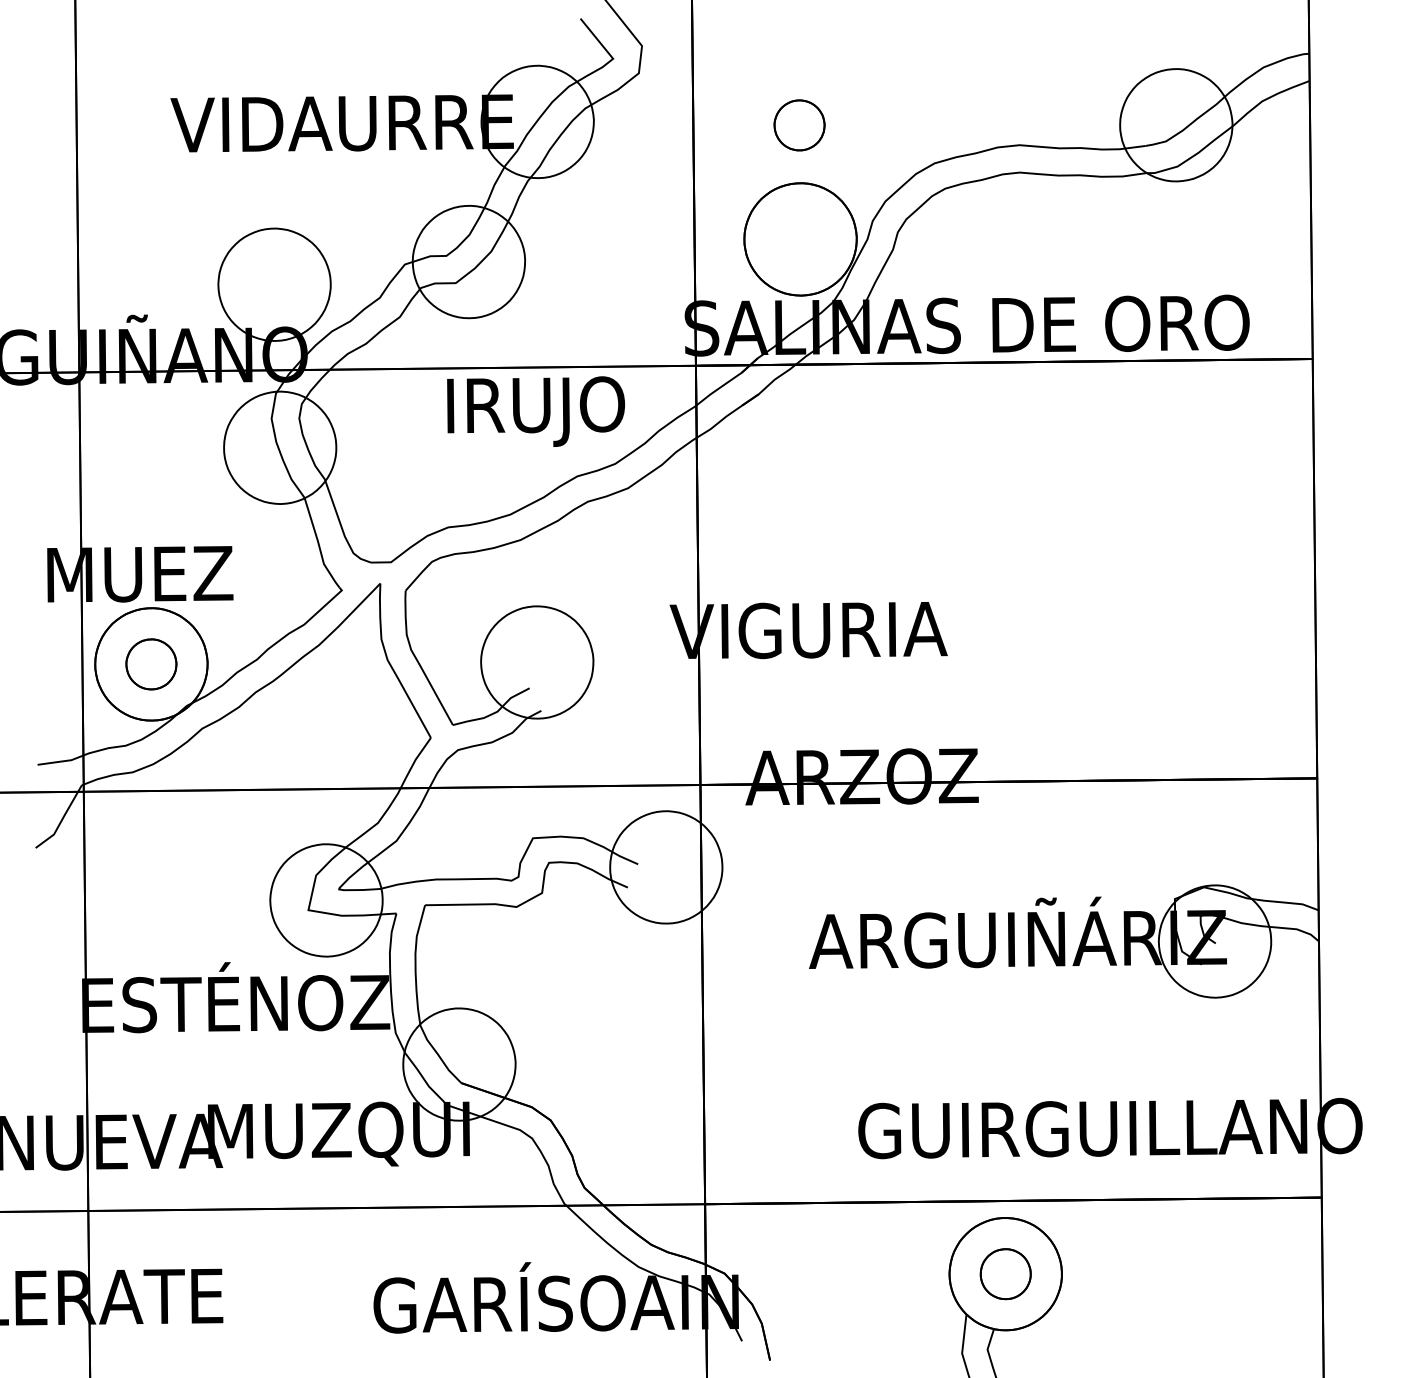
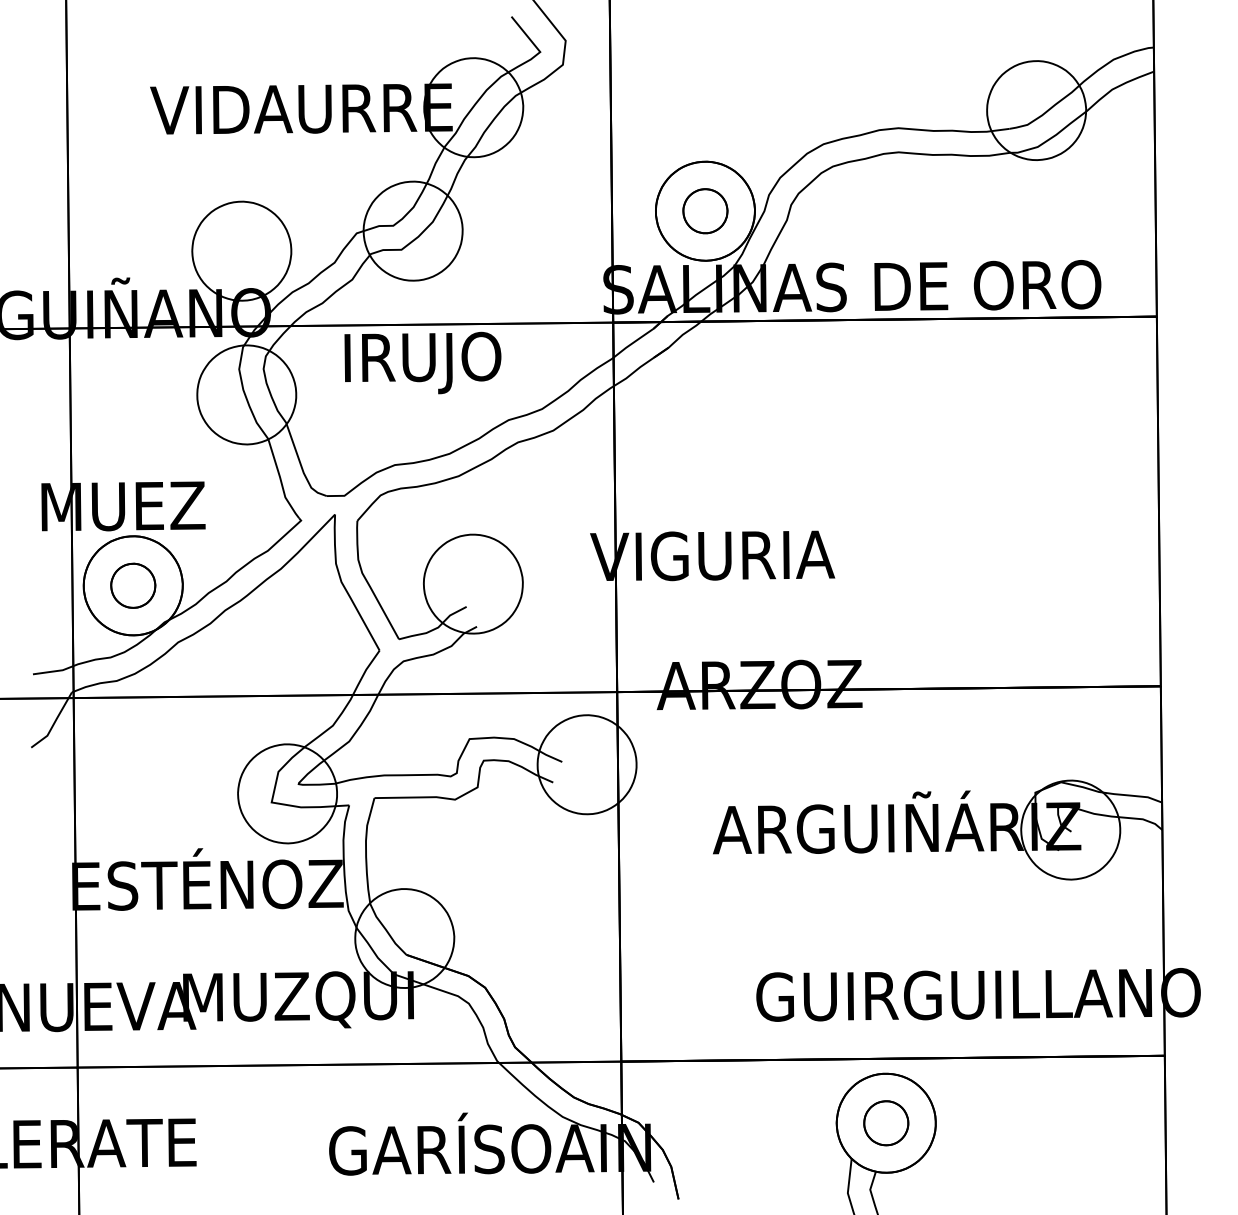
part: (799, 125) -> (705, 211), moved
text: (536, 411) -> (423, 362), moved

